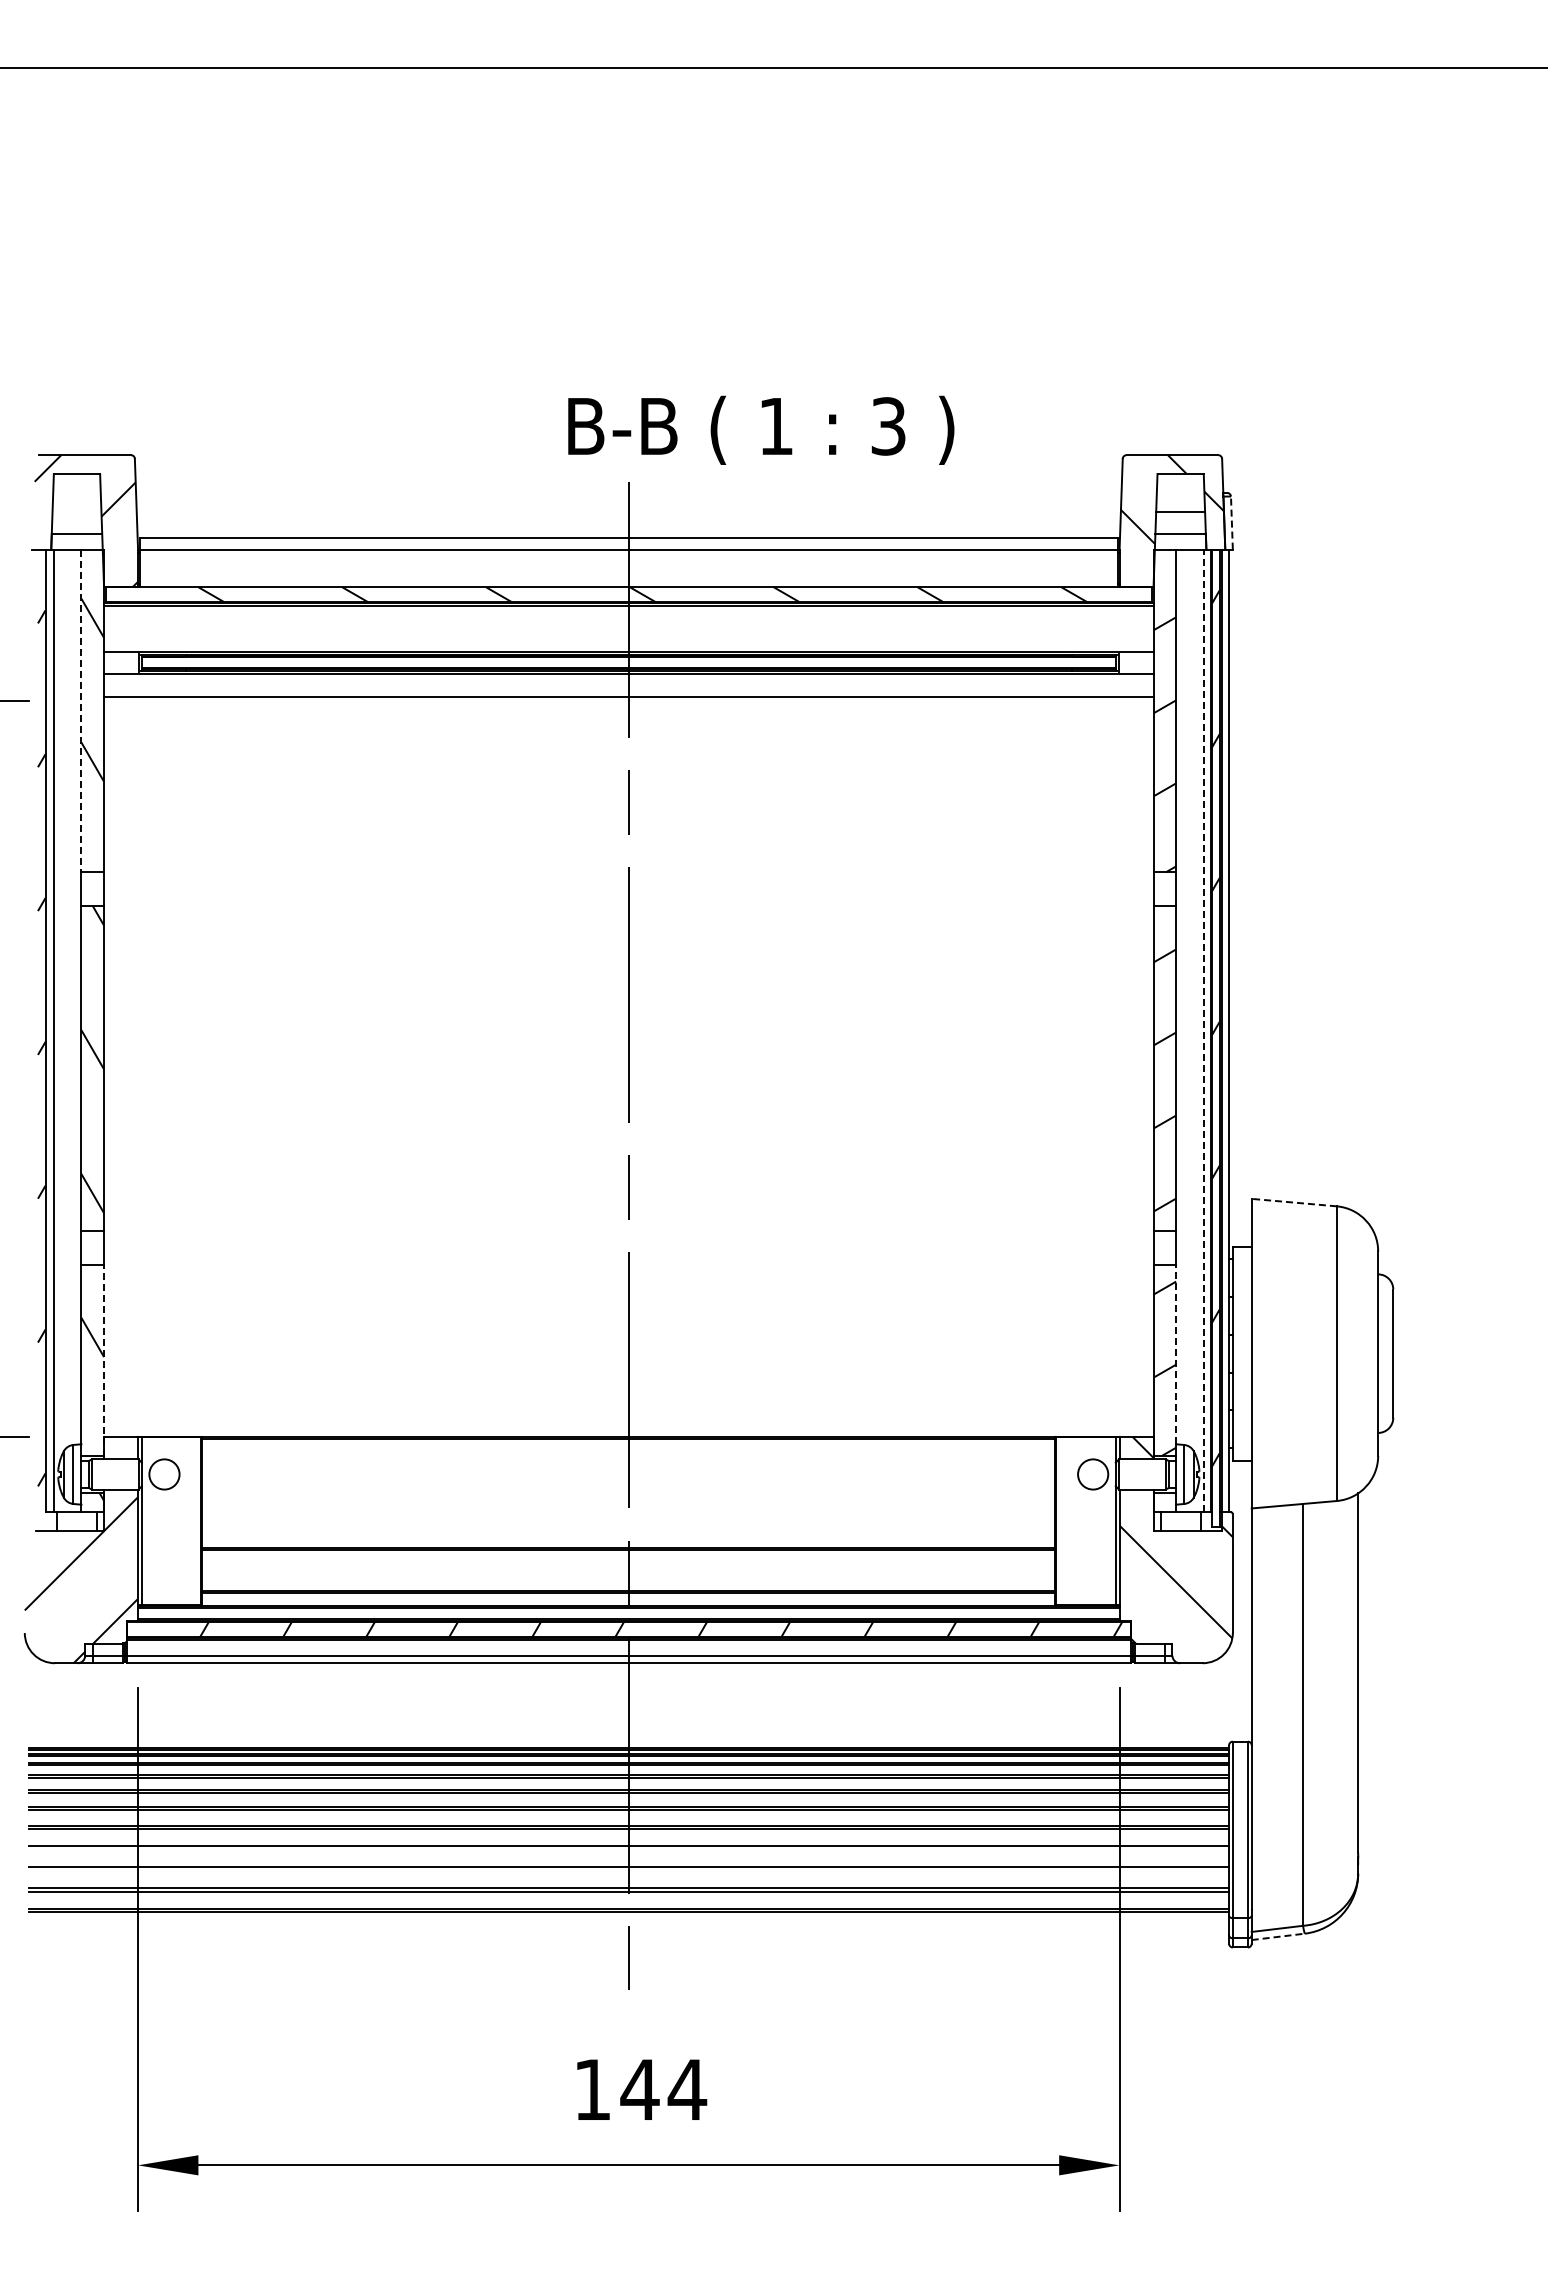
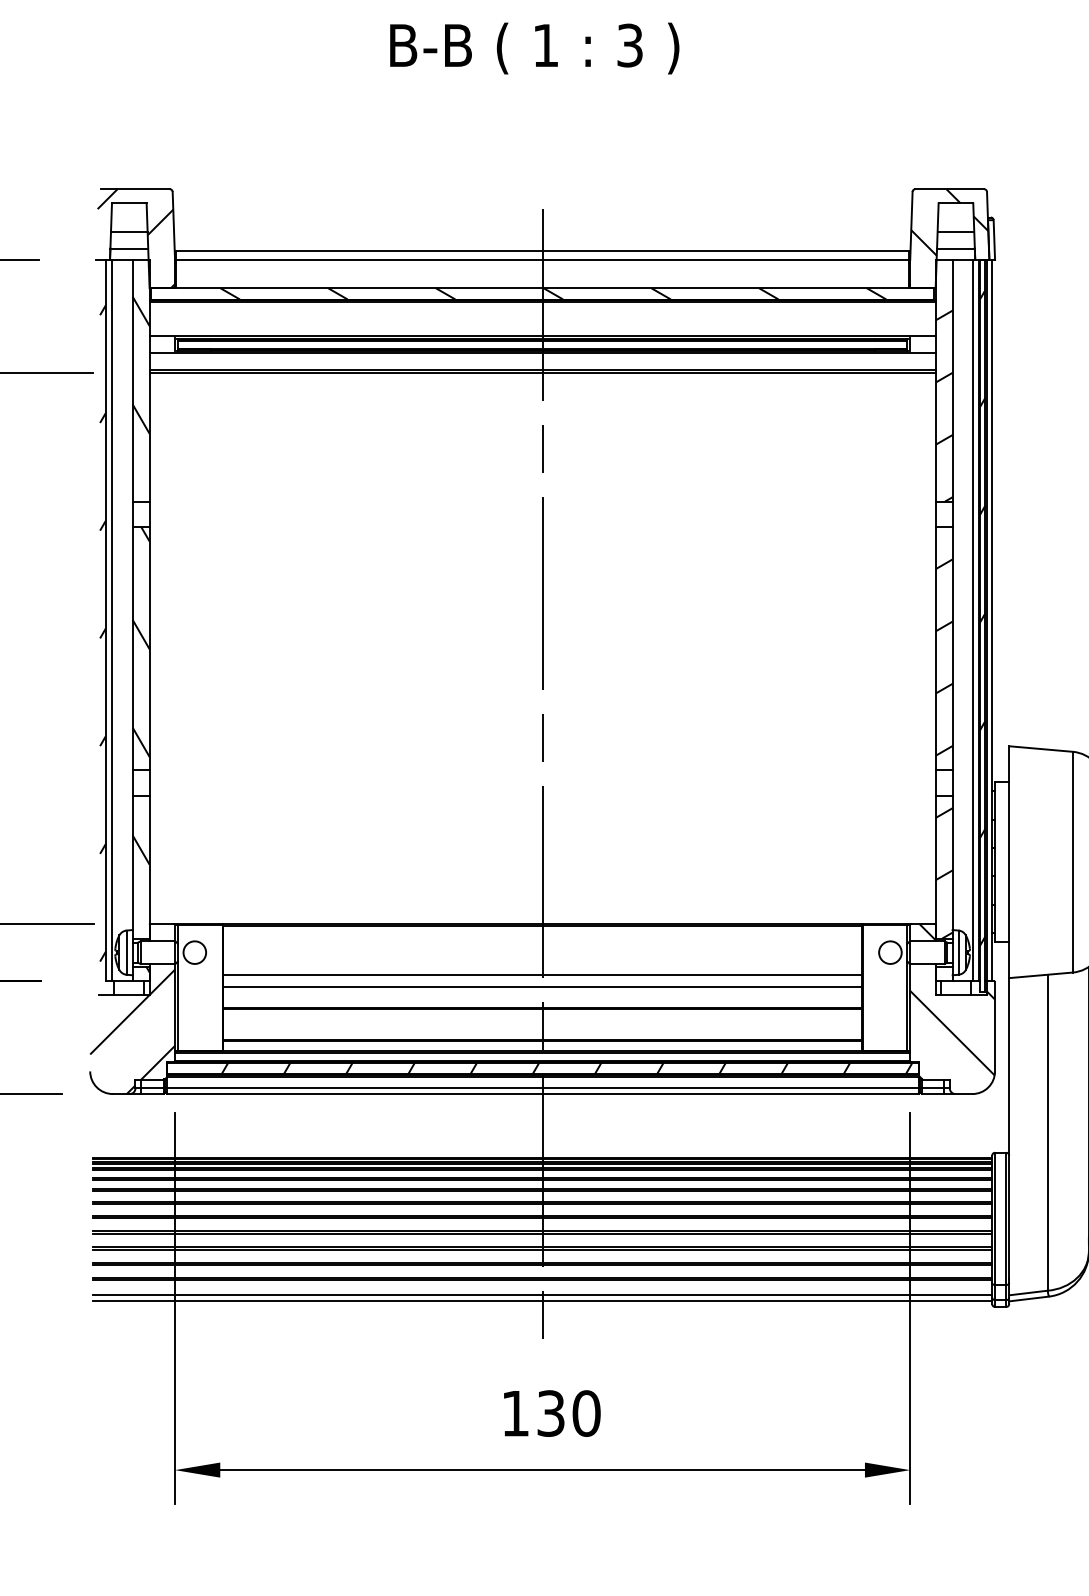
text: (761, 429) -> (534, 47), moved
line: (76, 511) -> (128, 231), added
line: (1231, 523) -> (994, 240), dashed -> solid
line: (628, 700) -> (542, 372), added
line: (81, 711) -> (132, 381), dashed -> solid
line: (1203, 1030) -> (973, 620), dashed -> solid
line: (1294, 1202) -> (1041, 748), dashed -> solid
line: (1176, 1354) -> (952, 862), dashed -> solid
line: (104, 1359) -> (149, 866), dashed -> solid
line: (628, 1504) -> (542, 975), added
line: (628, 1519) -> (542, 986), added
line: (628, 1849) -> (542, 1233), added
line: (628, 1870) -> (542, 1249), added
line: (628, 1931) -> (542, 1294), added
line: (1278, 1936) -> (1029, 1298), dashed -> solid
line: (628, 1939) -> (542, 1300), added
text: (663, 2089) -> (568, 1413), 144 -> 130

